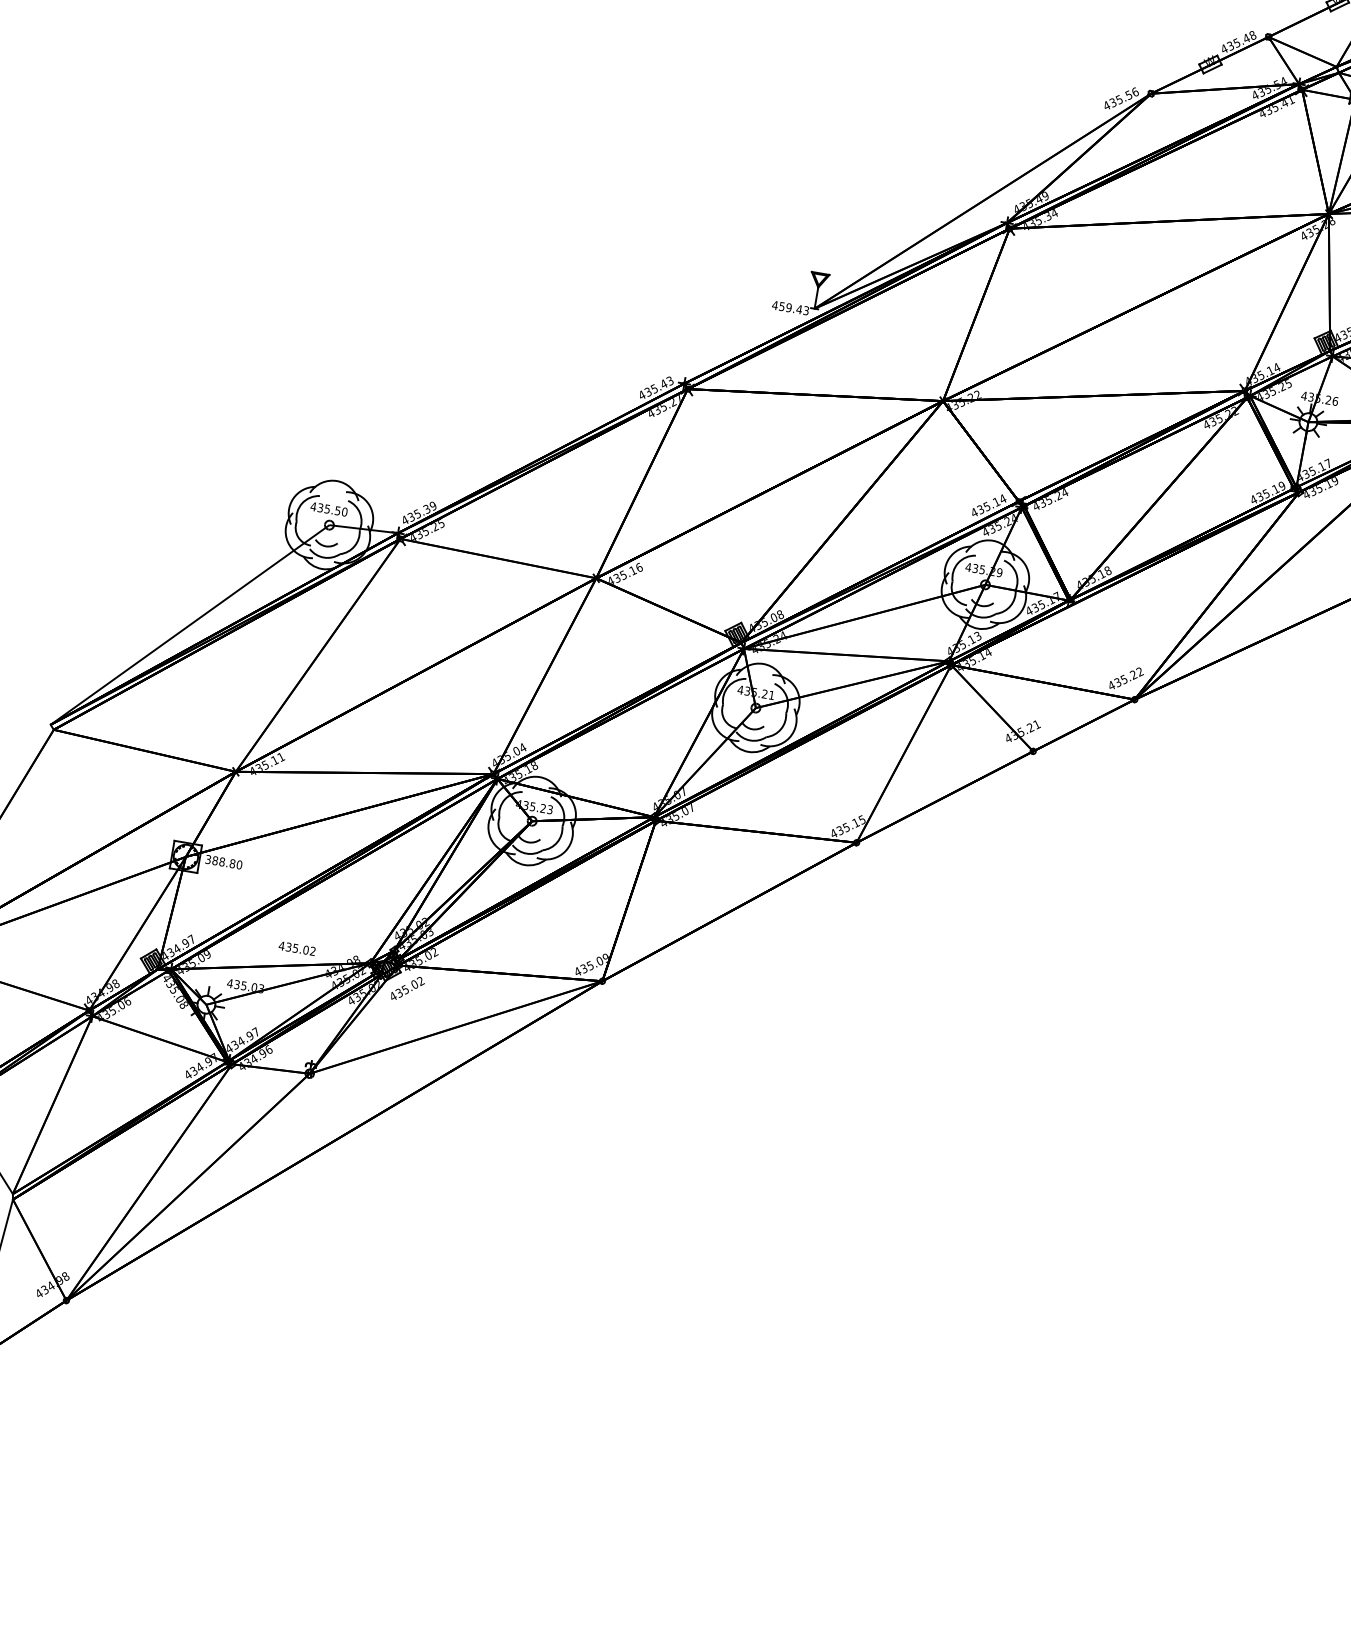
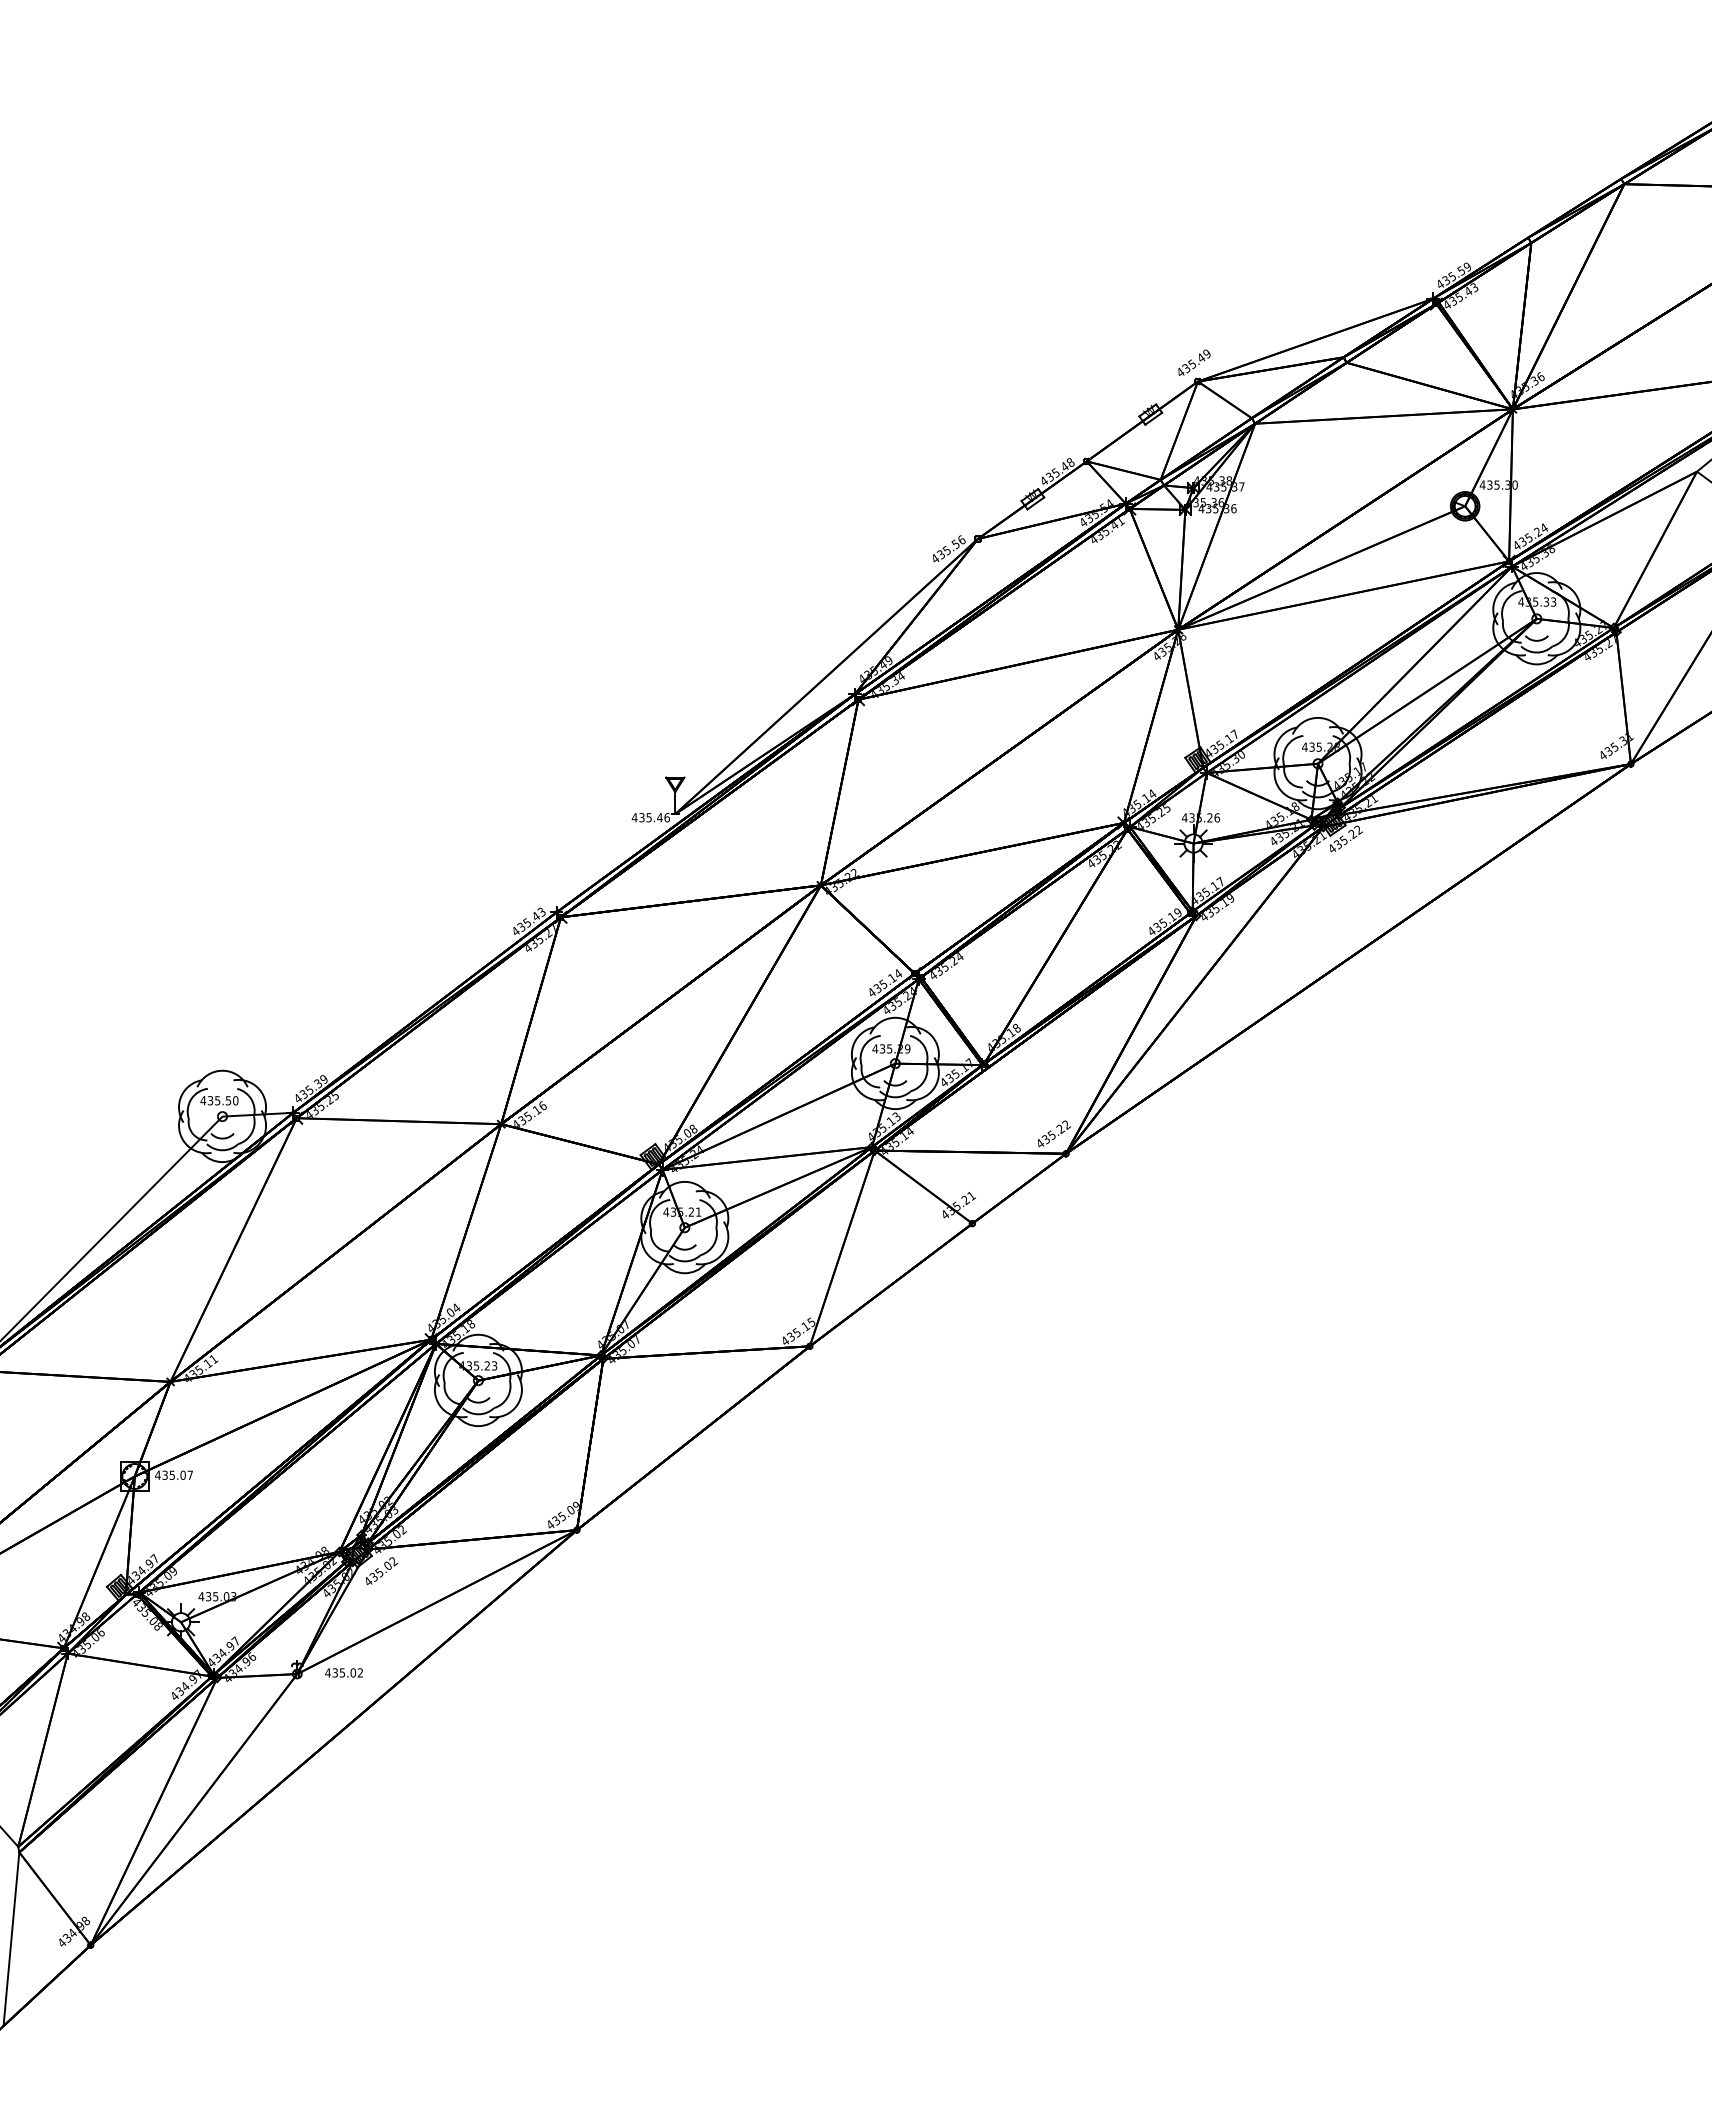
text: (794, 308) -> (654, 817), 459.43 -> 435.46
text: (224, 861) -> (174, 1474), 388.80 -> 435.07
text: (296, 948) -> (343, 1672), moved

